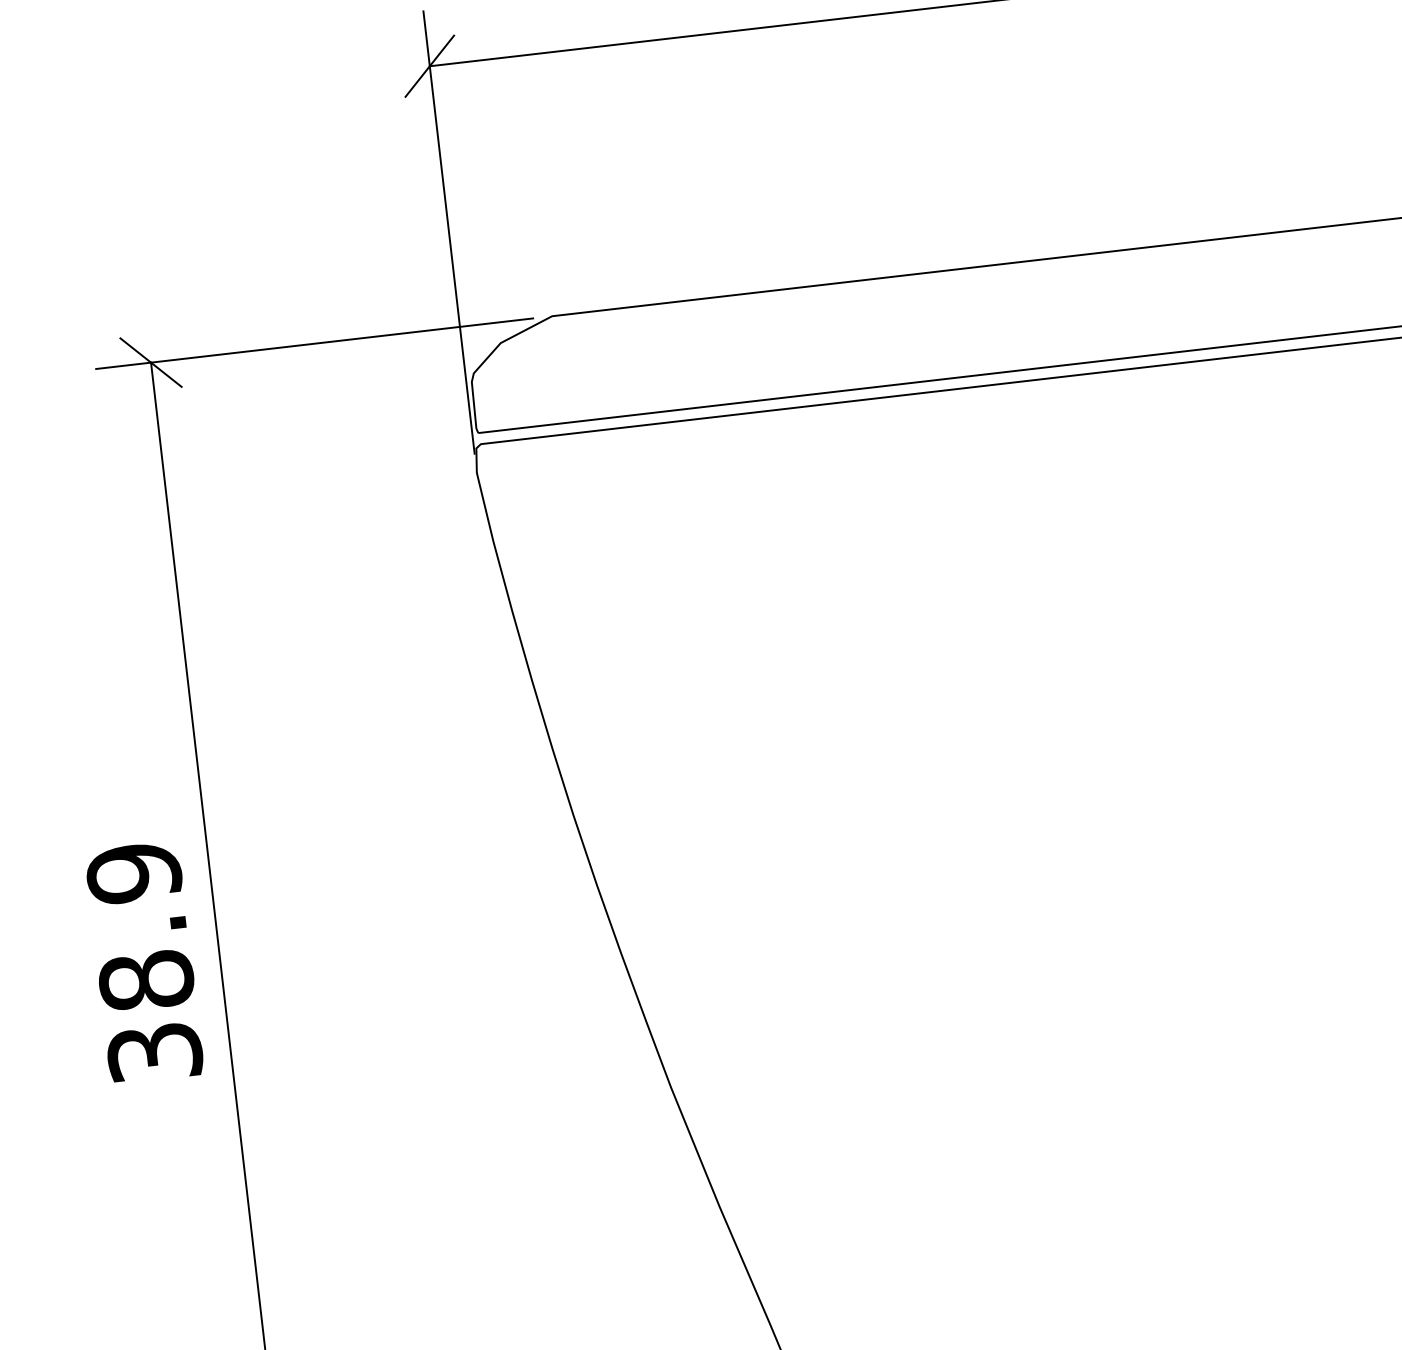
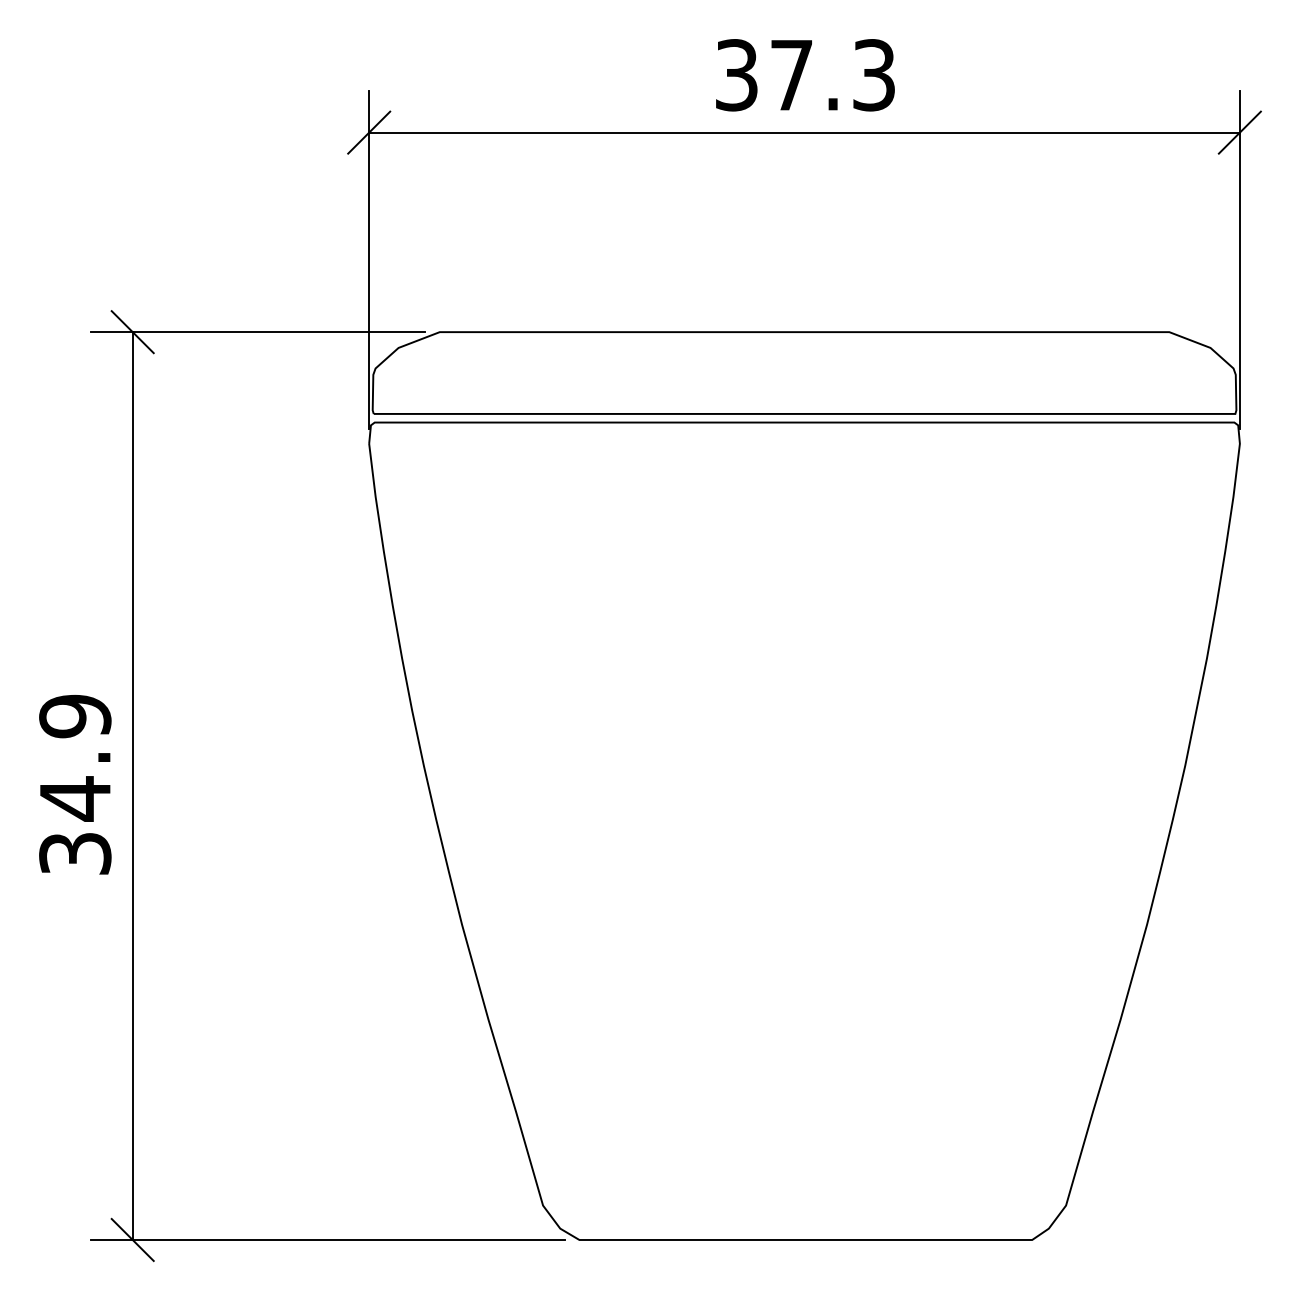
text: (146, 980) -> (75, 798), 38.9 -> 34.9

